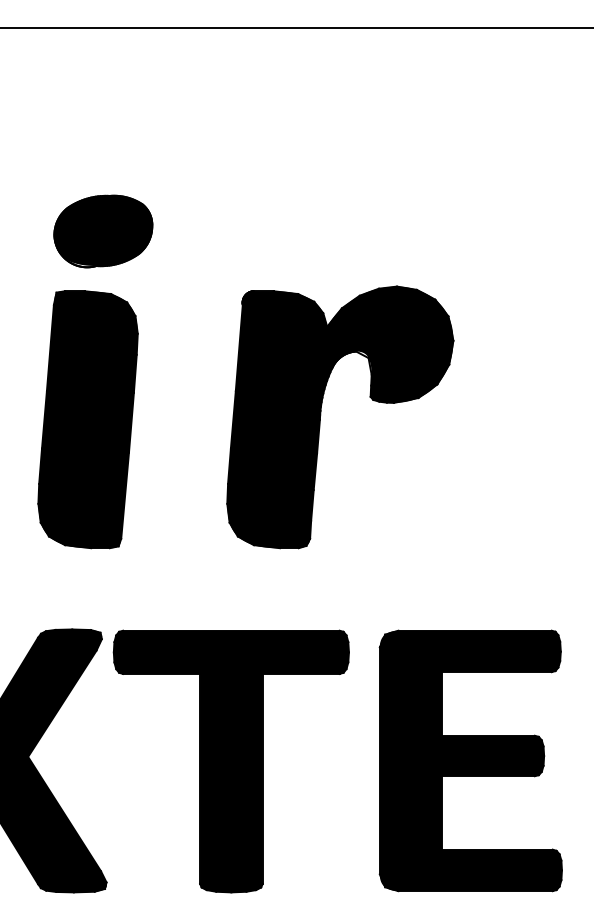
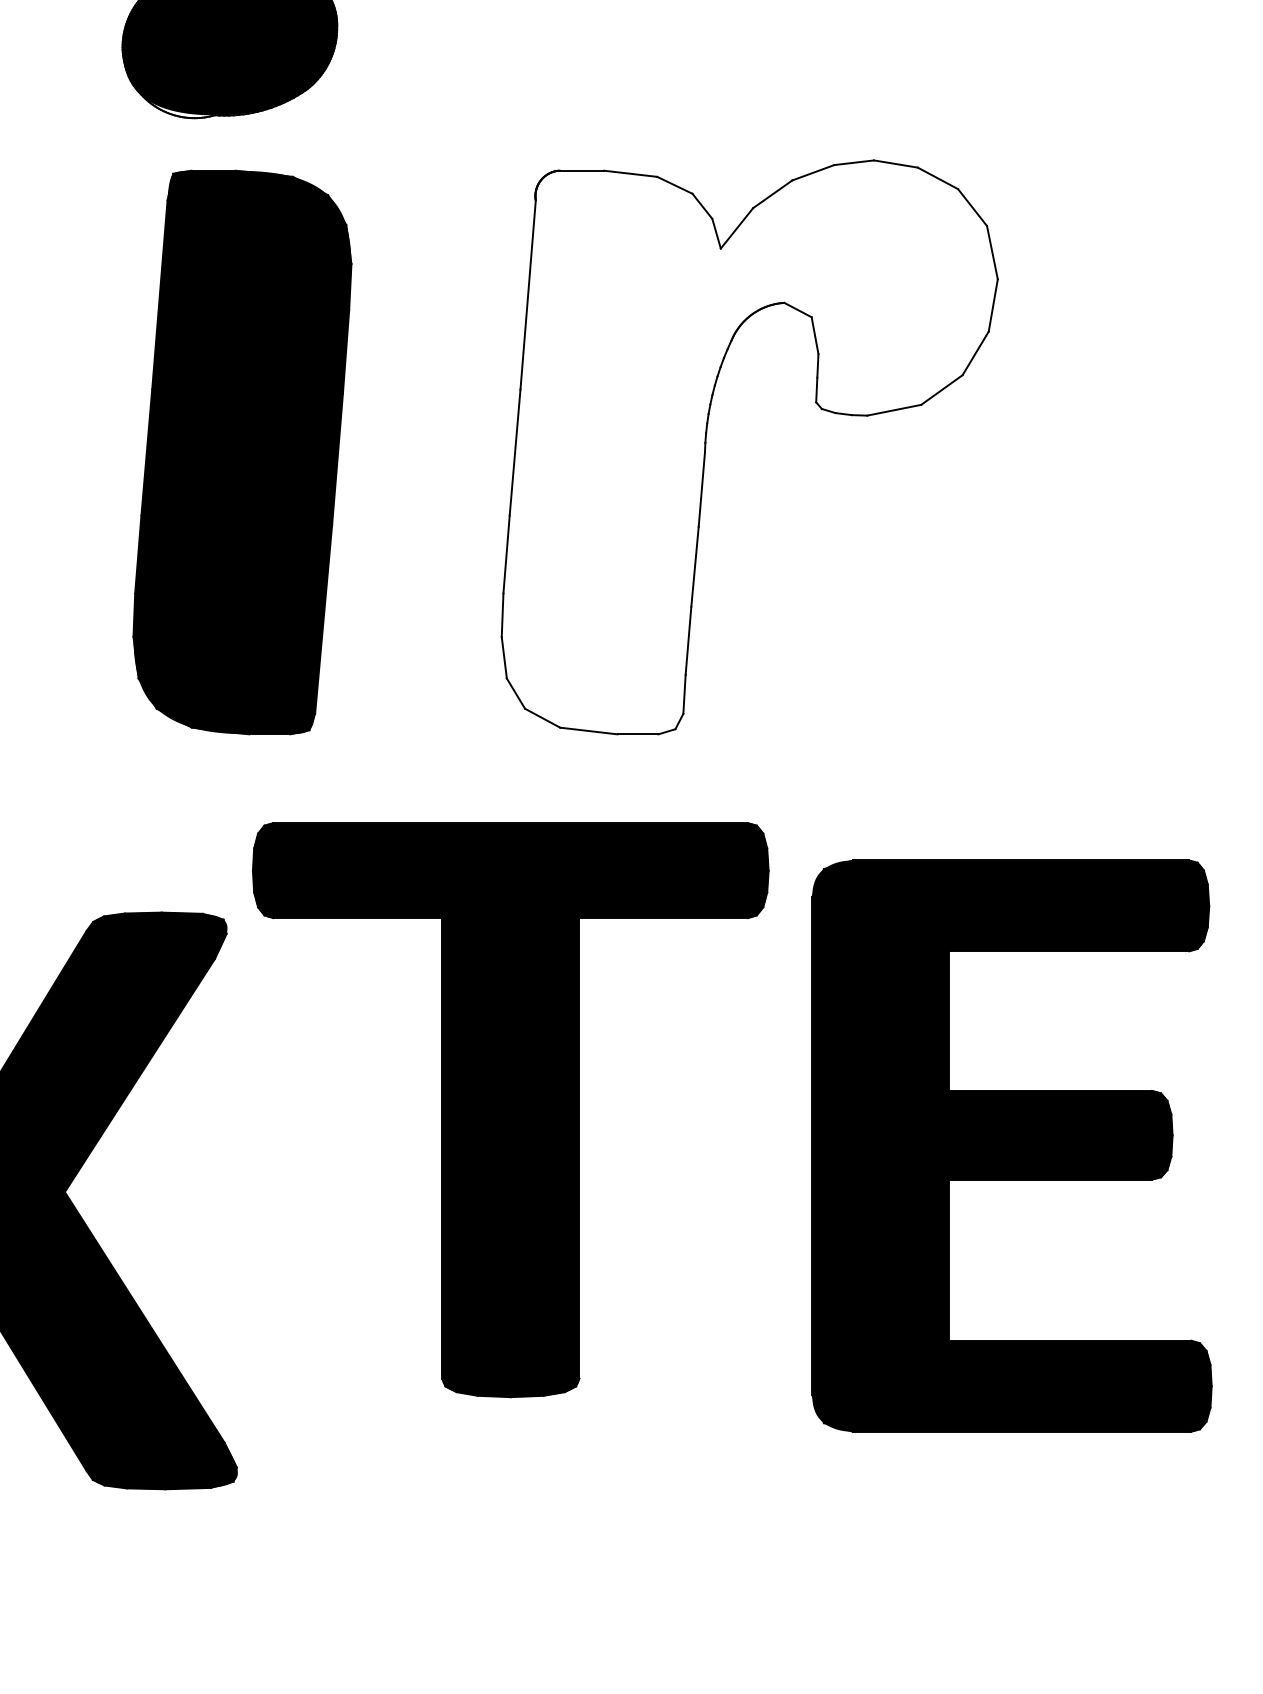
fill: (340, 417) -> (750, 447), removed
part: (87, 419) -> (241, 451), moved
part: (470, 760) -> (1011, 1145), moved
part: (230, 761) -> (508, 1110), moved

